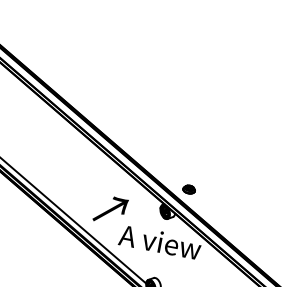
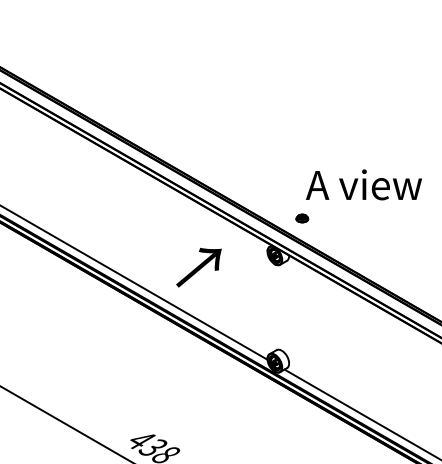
part: (189, 189) -> (302, 218), size x0.7
text: (159, 241) -> (363, 184), moved

